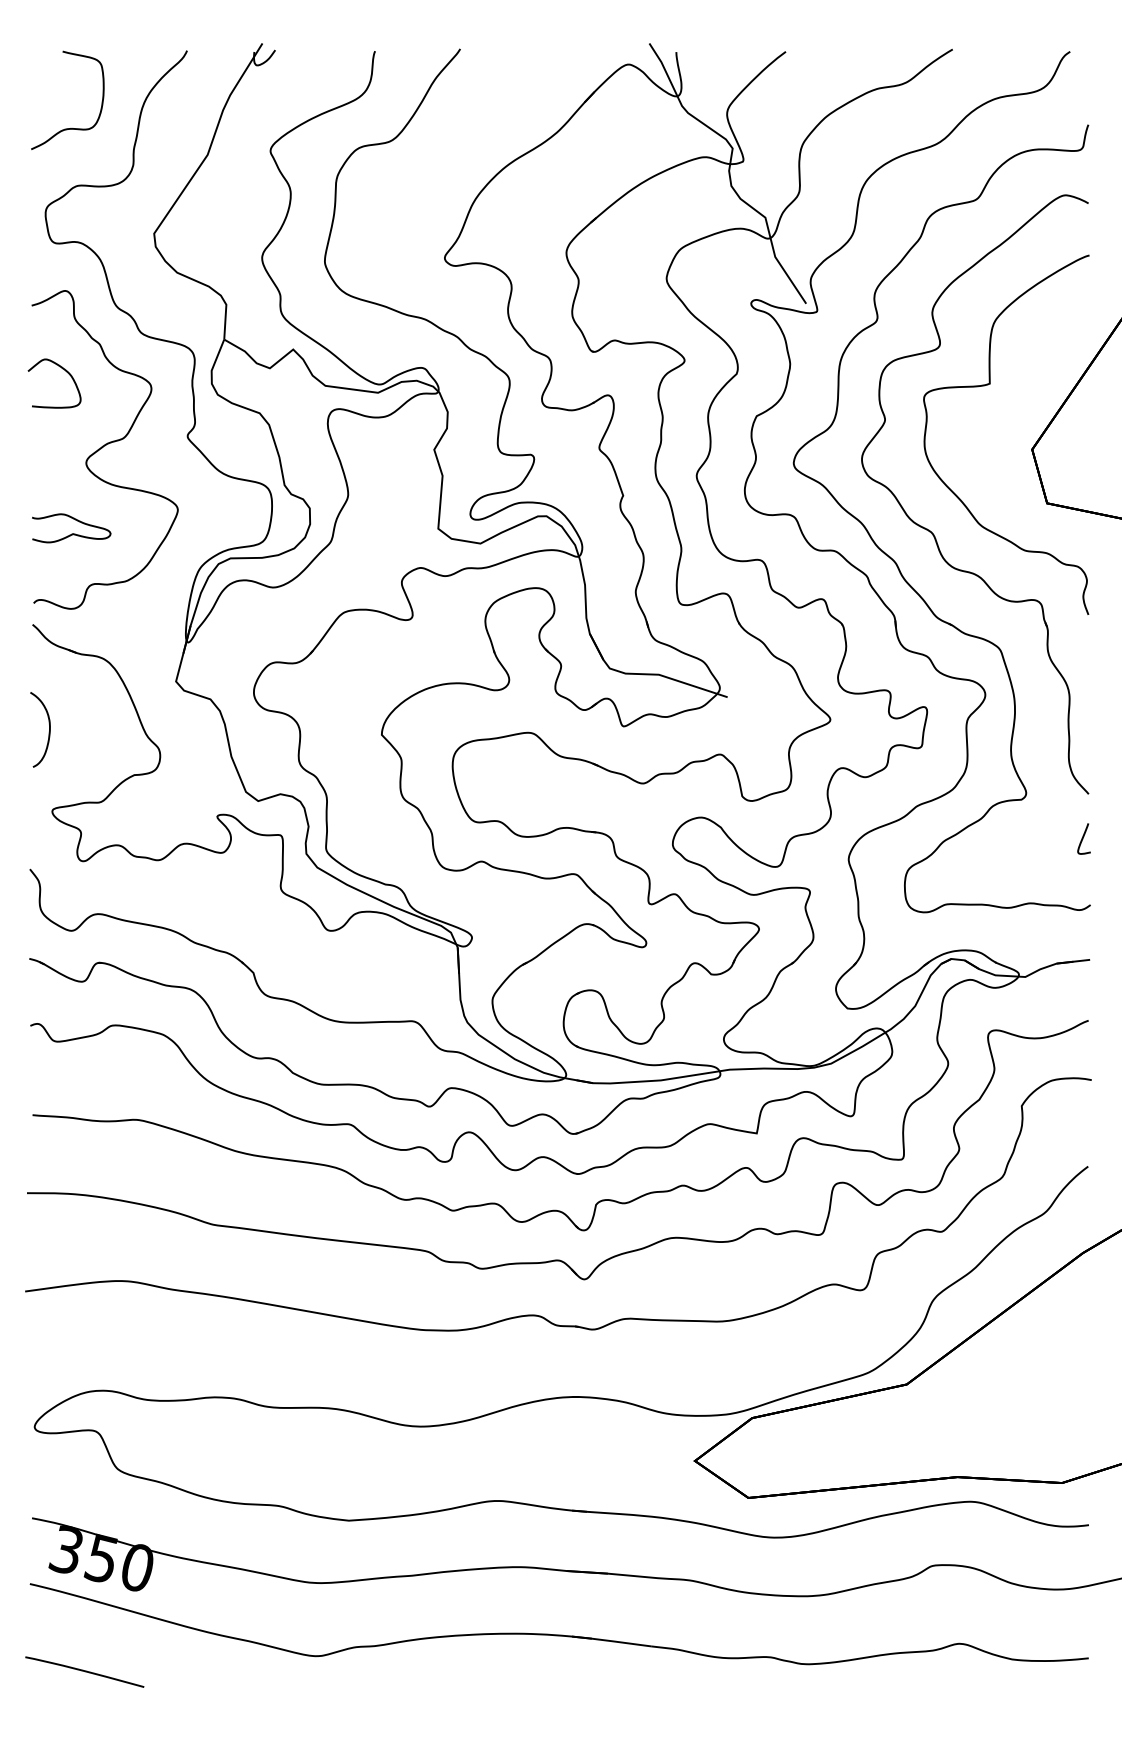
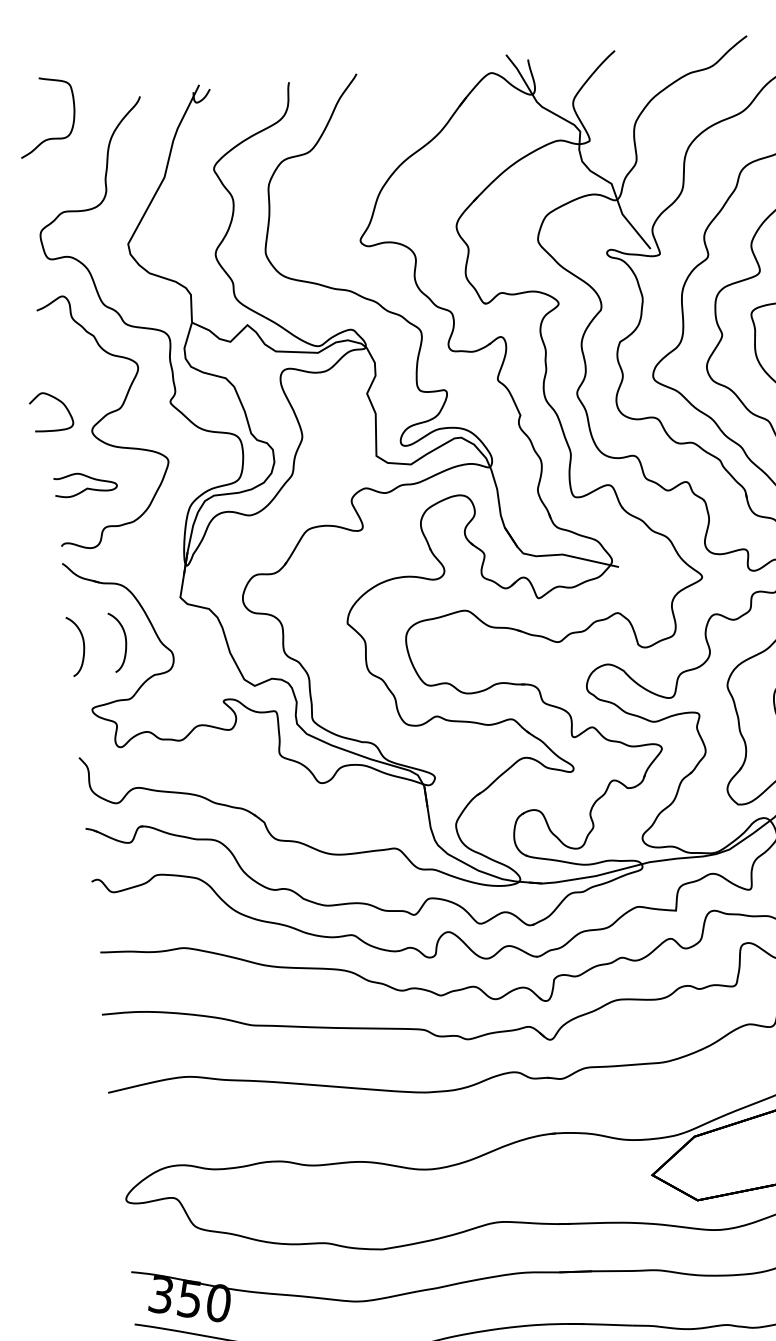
curve: (67, 128) -> (48, 138), moved
curve: (62, 369) -> (56, 399), moved
curve: (101, 732) -> (125, 643), added

